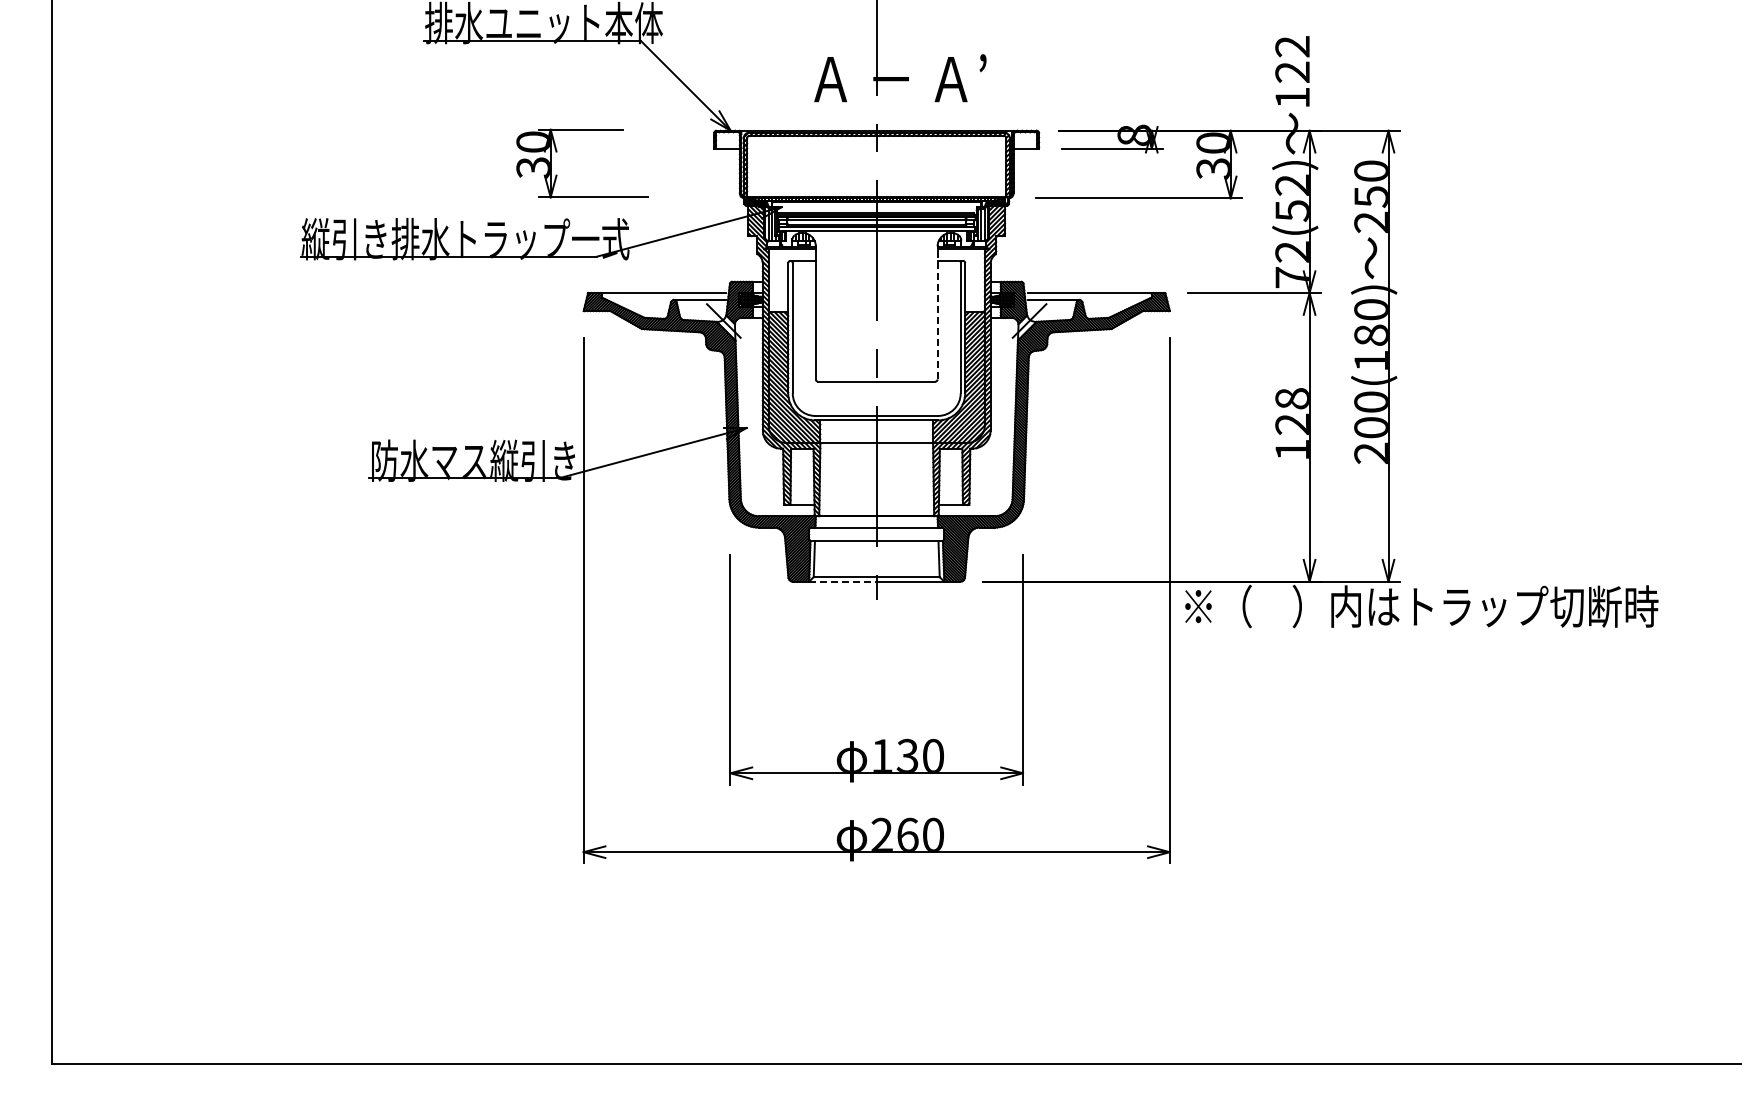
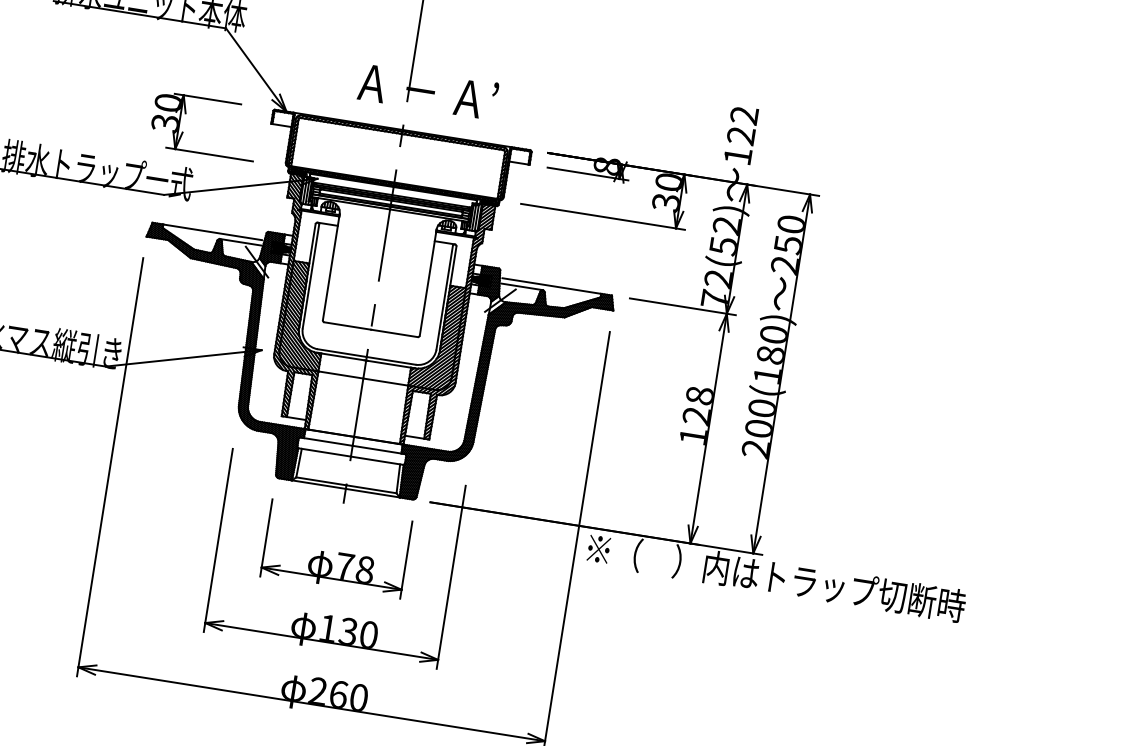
part: (557, 152) -> (186, 114), moved
line: (937, 312) -> (428, 282), dashed -> solid
line: (842, 581) -> (318, 484), dashed -> solid
part: (876, 657) -> (336, 549), added

